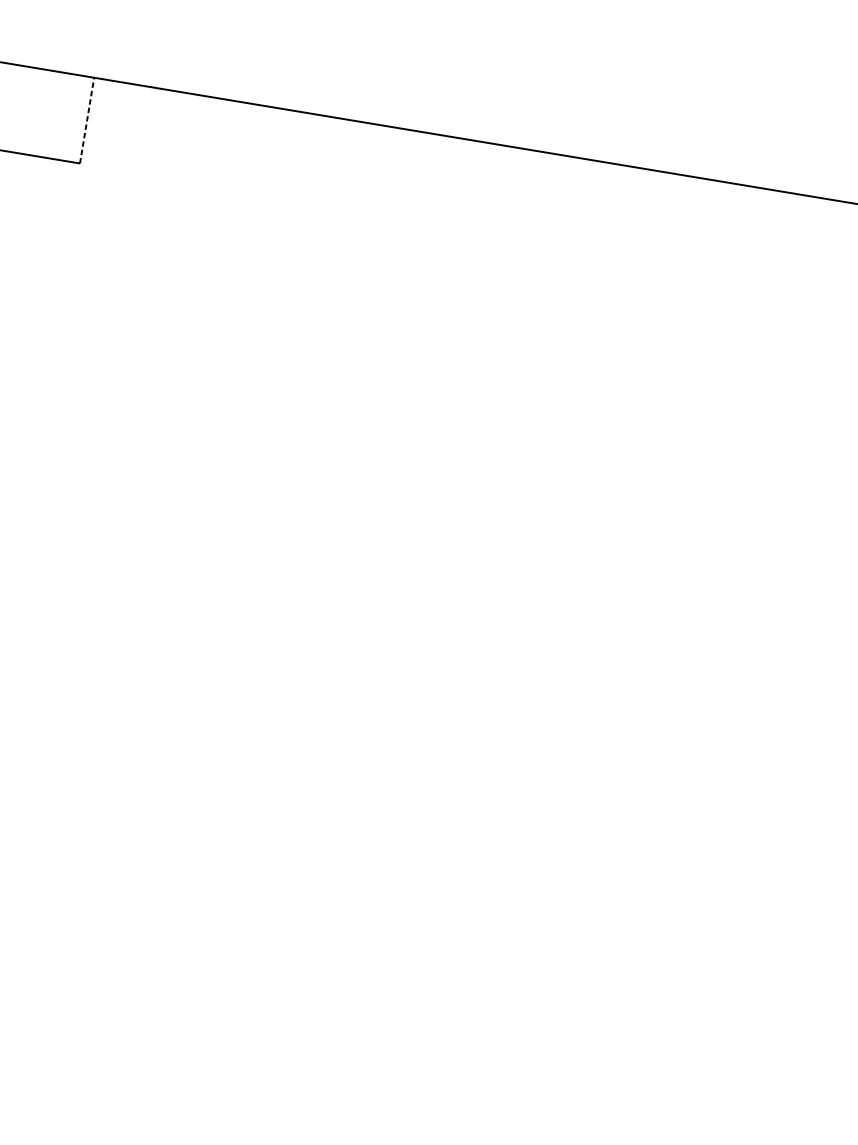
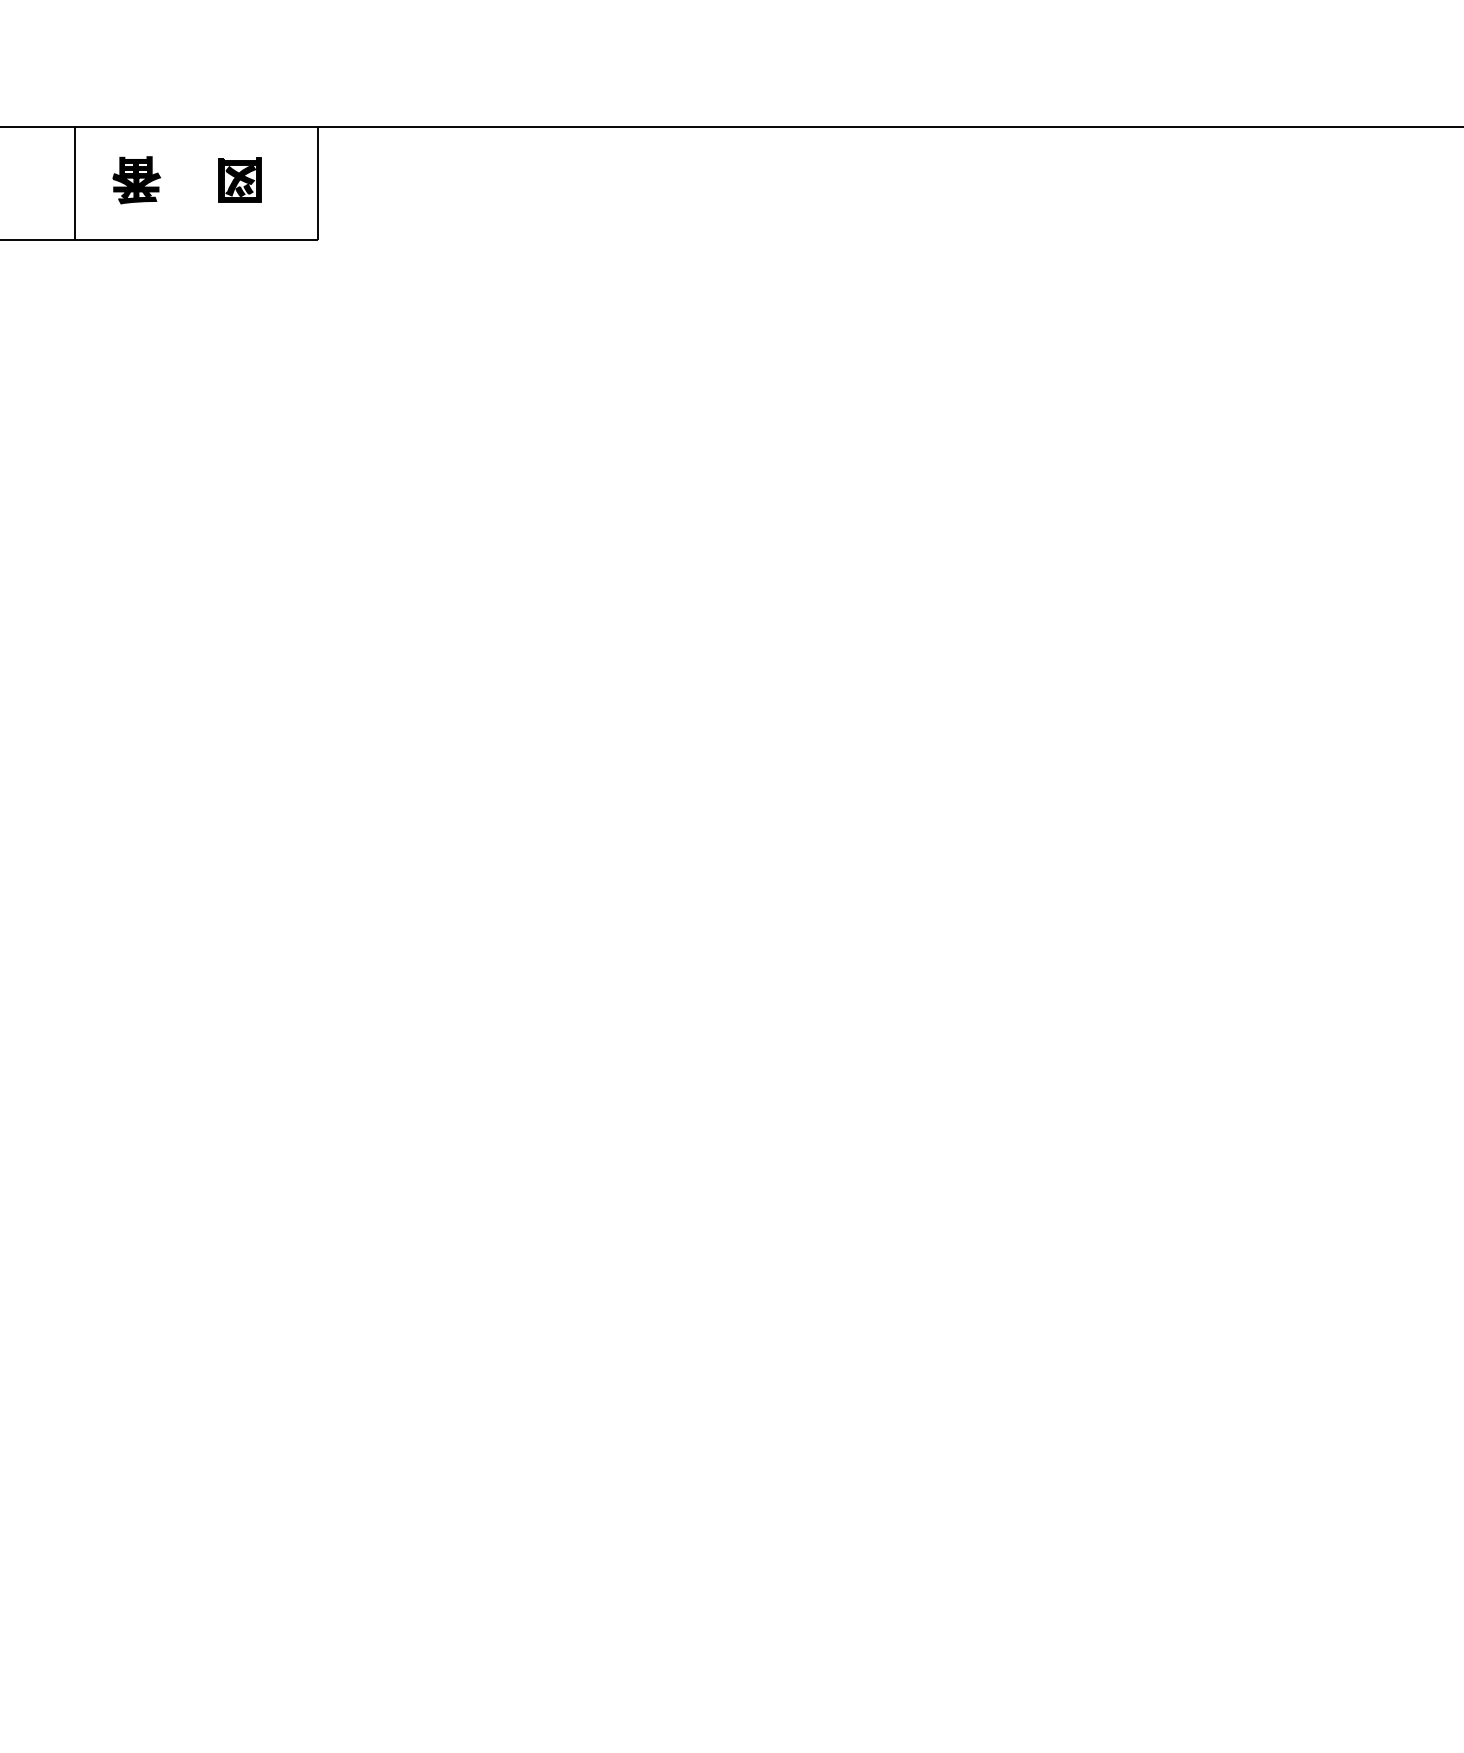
part: (28, 107) -> (239, 179), added
line: (87, 120) -> (317, 183), dashed -> solid

